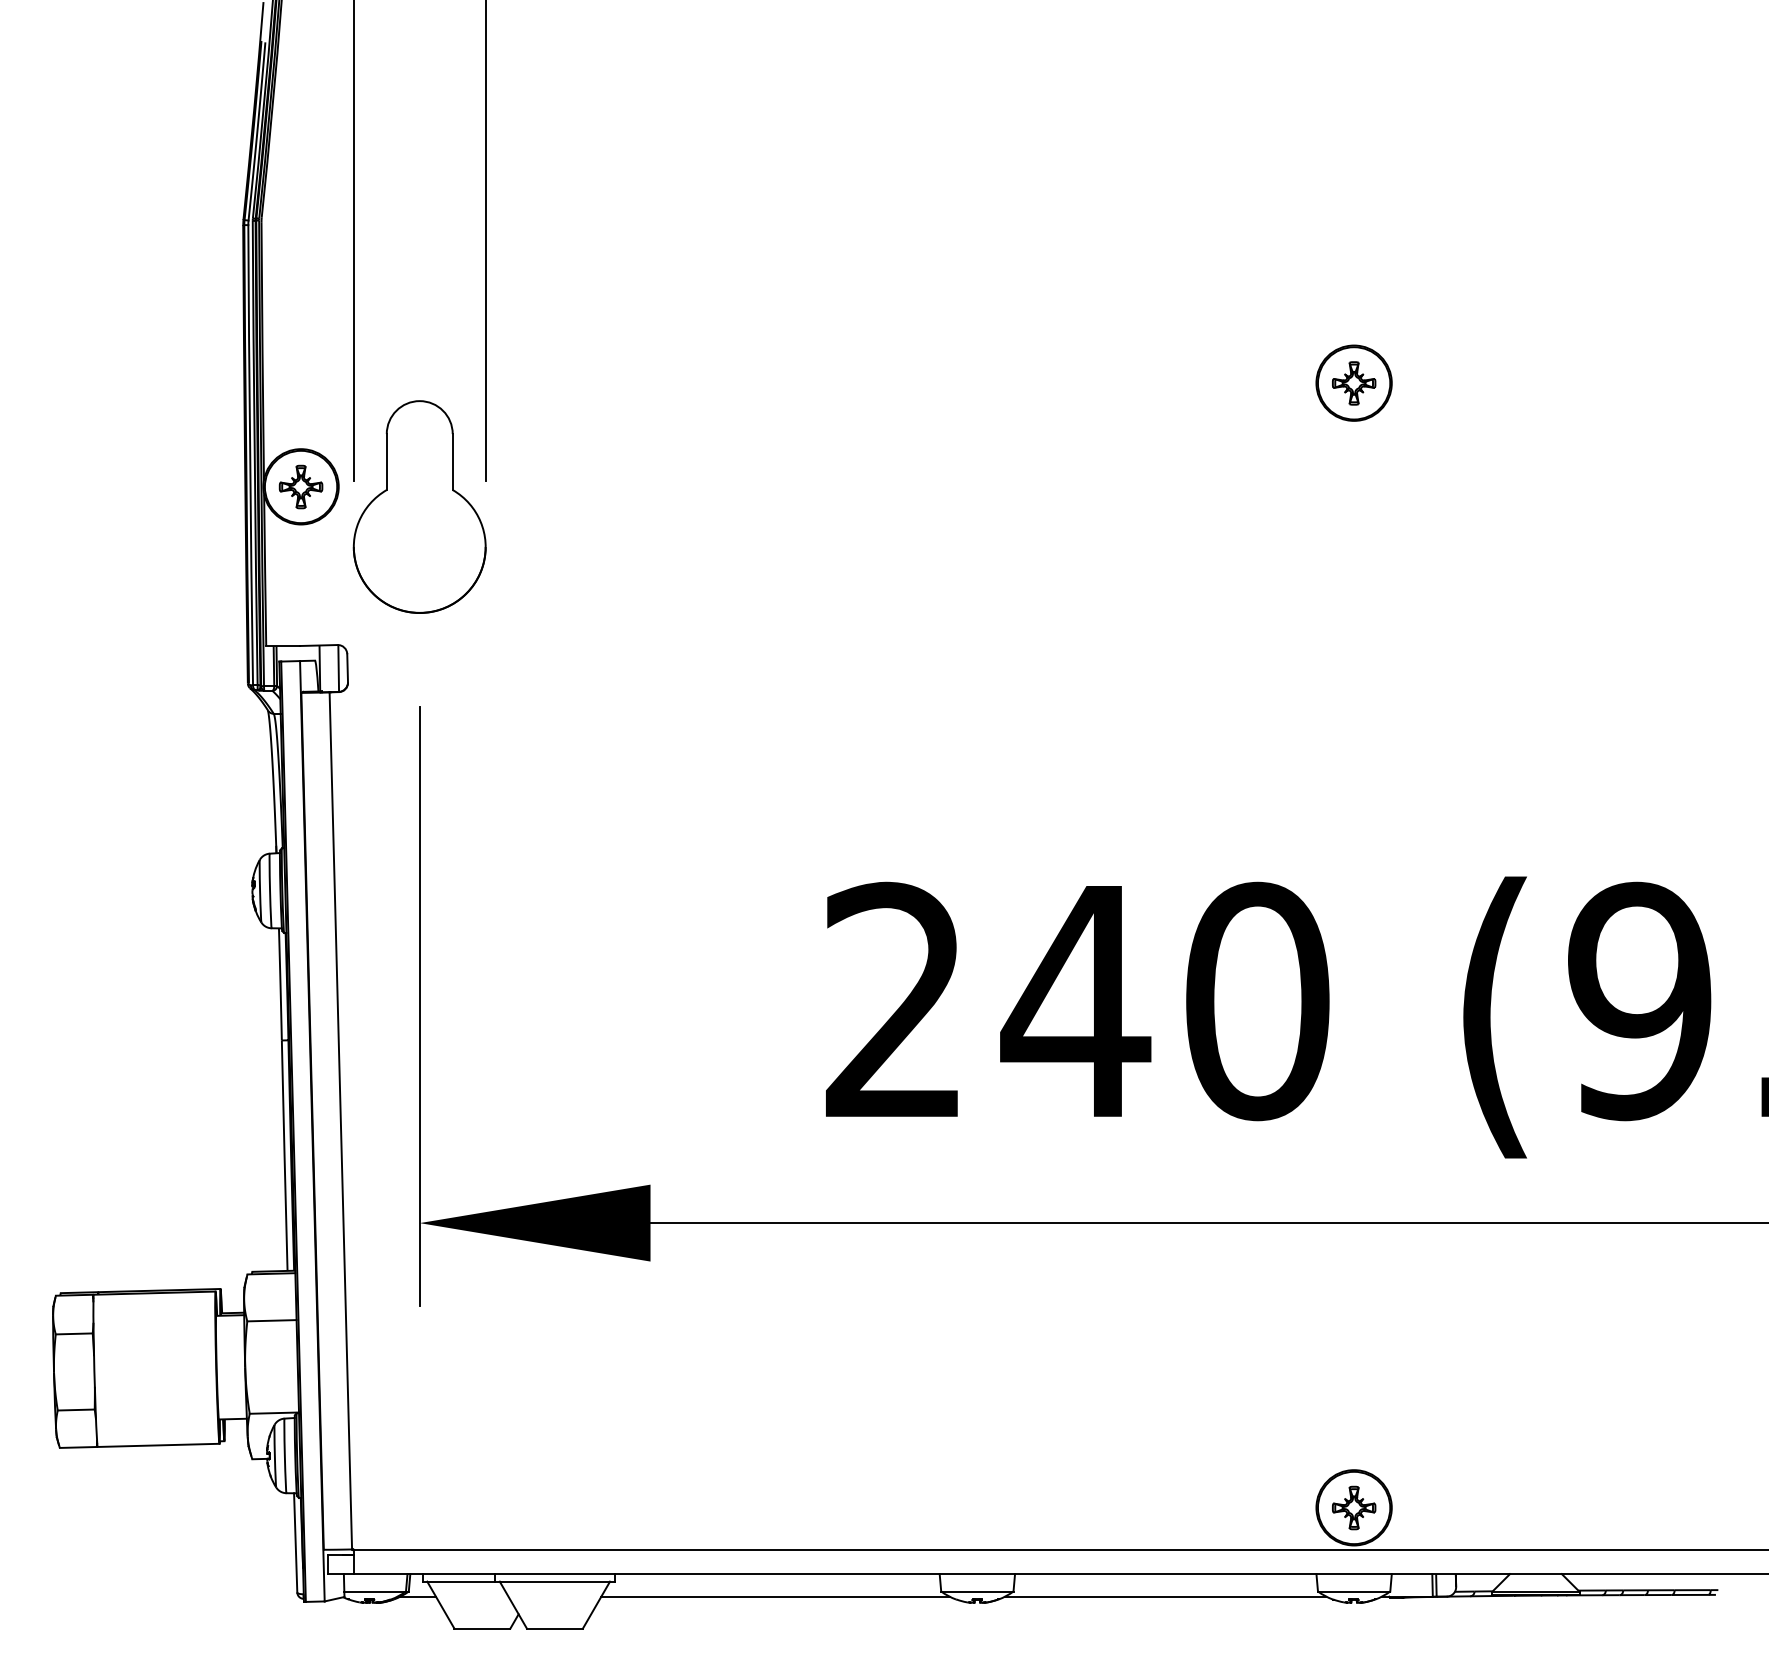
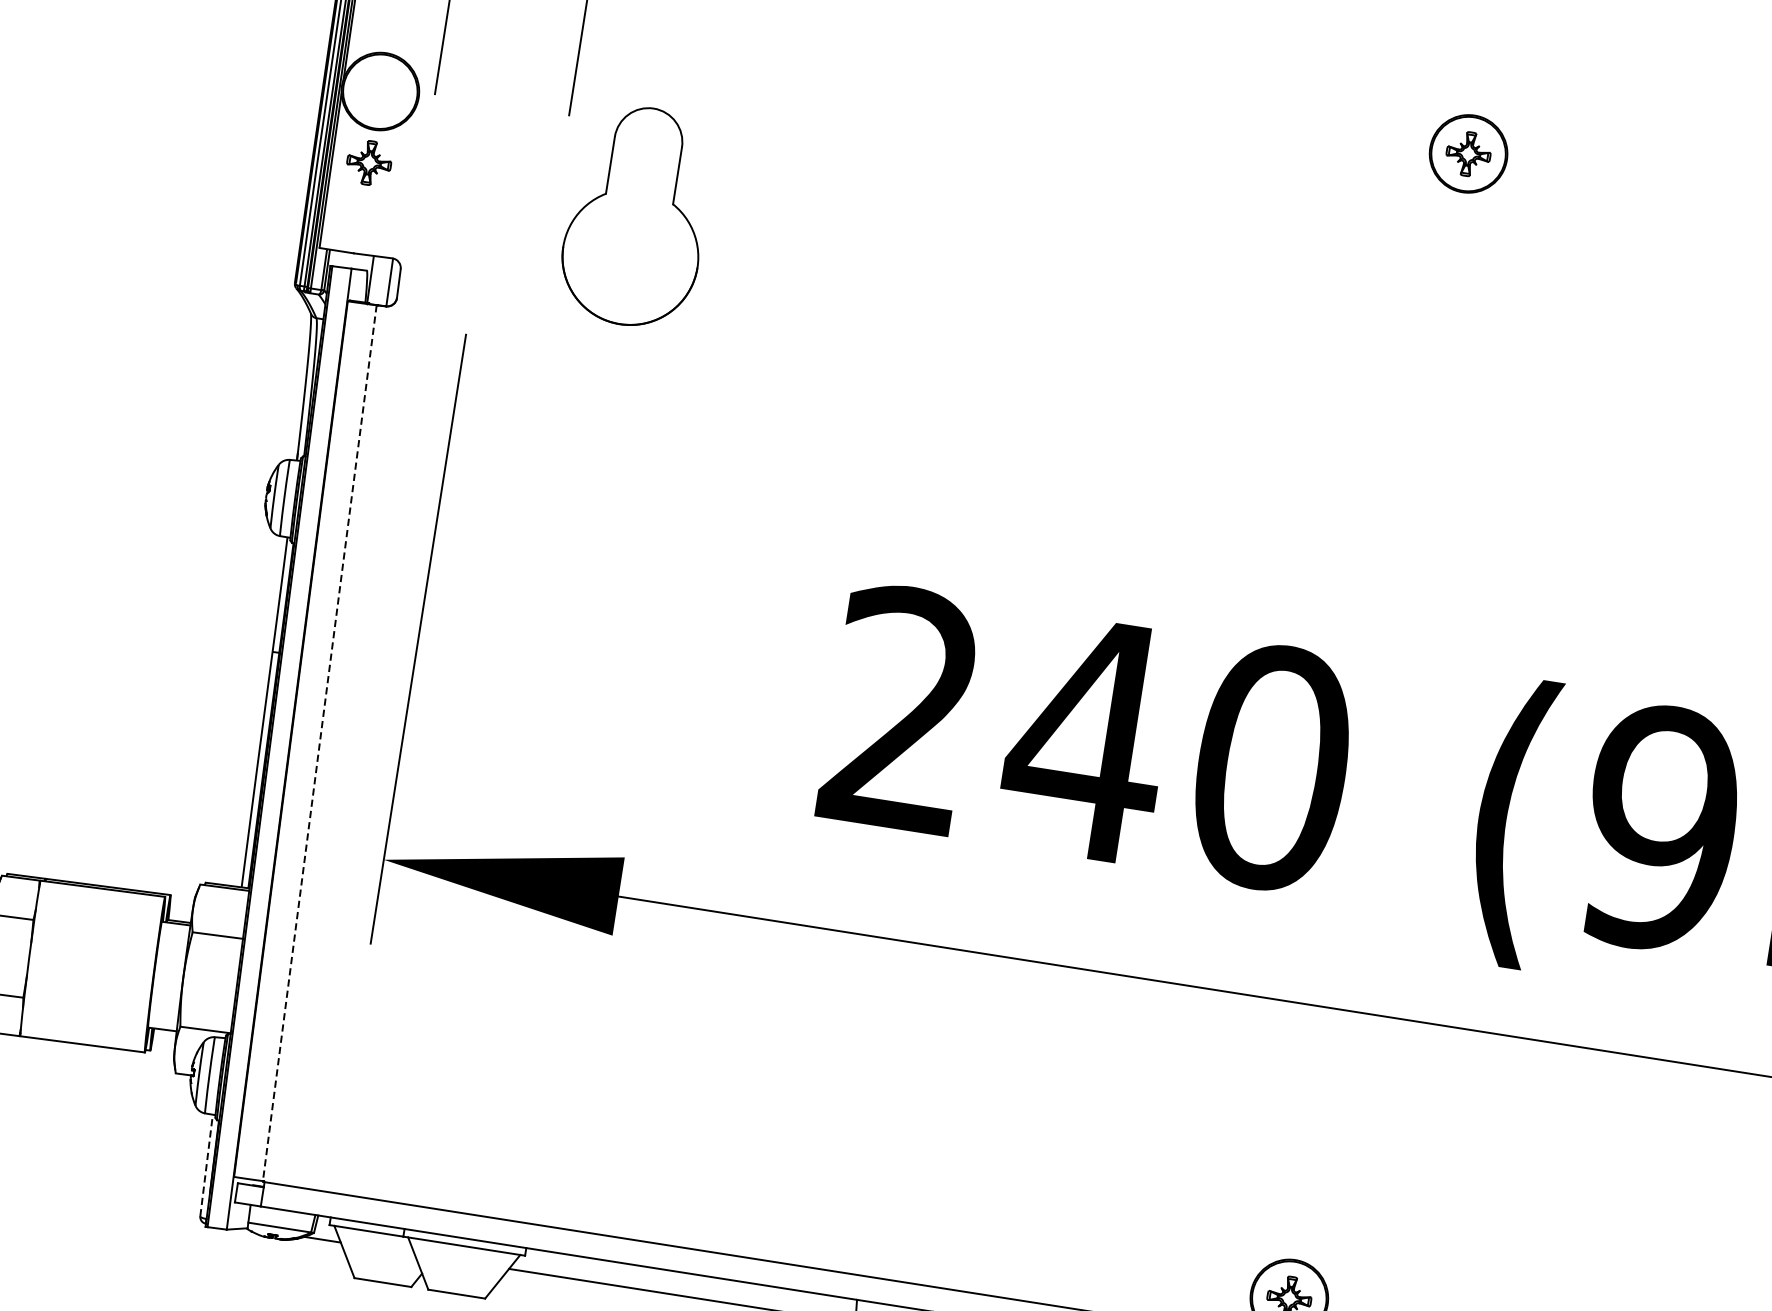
part: (300, 486) -> (368, 162), moved
part: (419, 506) -> (636, 215), moved
line: (340, 1120) -> (319, 742), solid -> dashed
line: (295, 1542) -> (206, 1165), solid -> dashed

